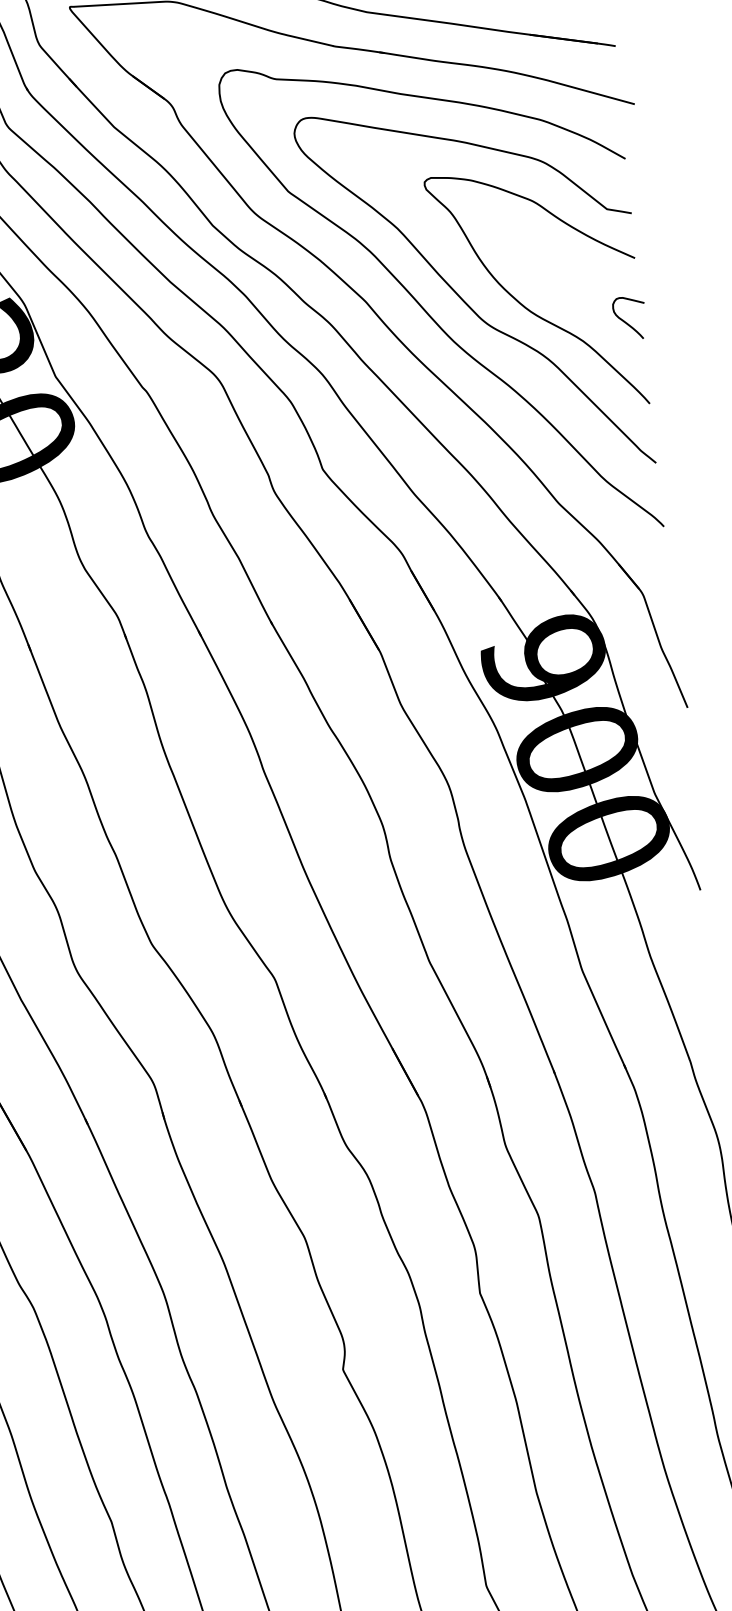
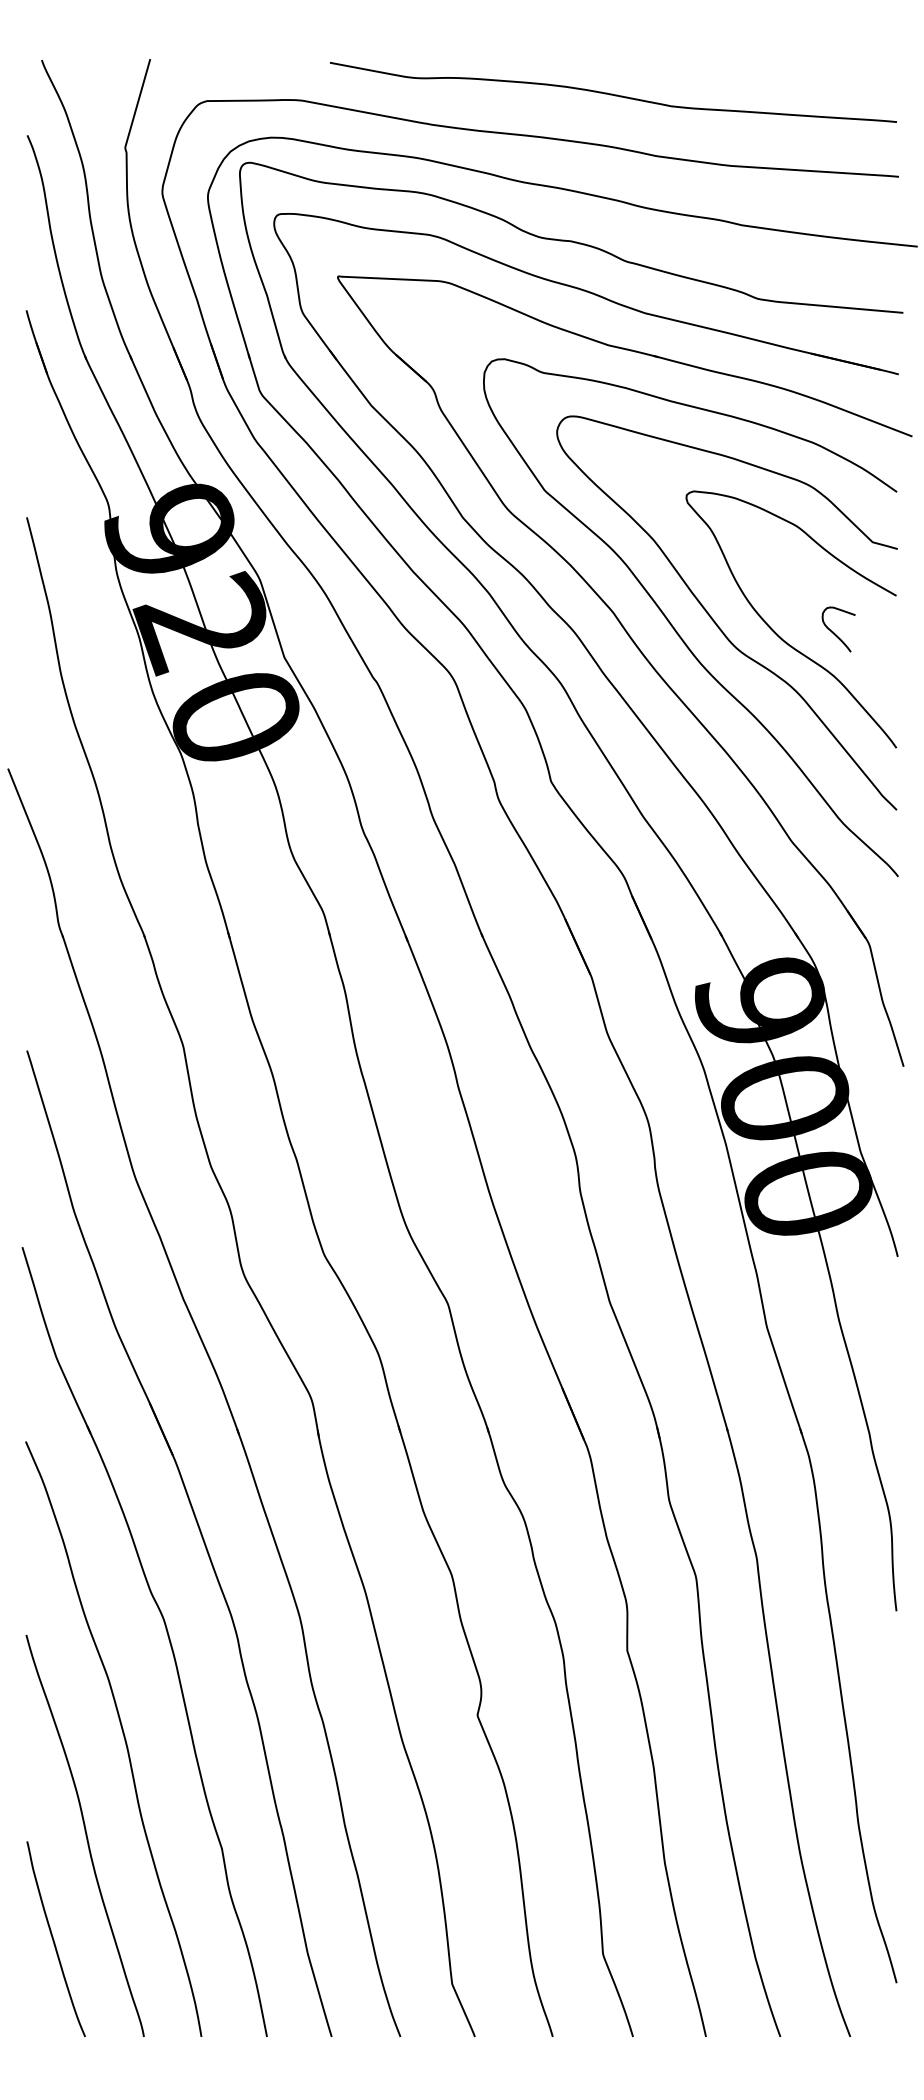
curve: (626, 321) -> (834, 632), moved

